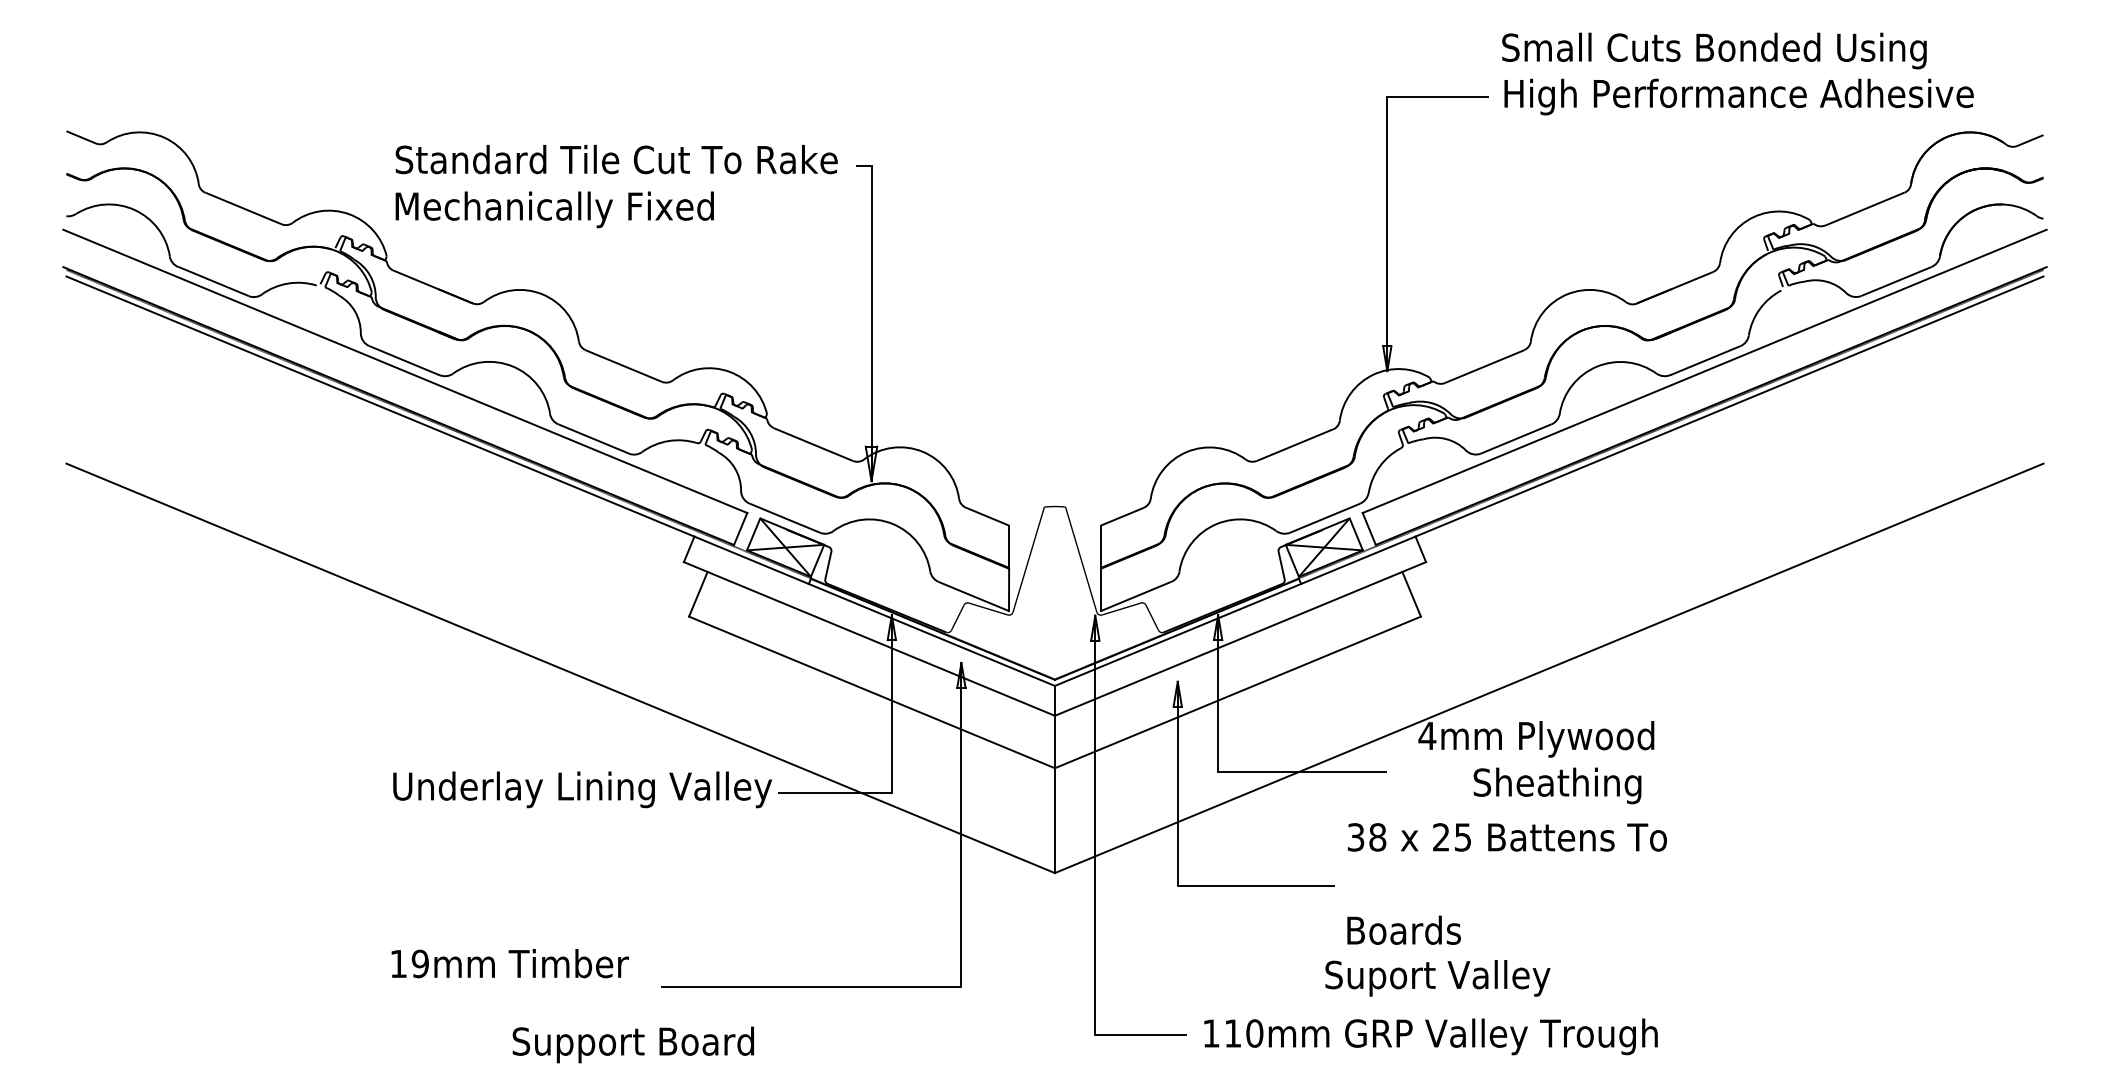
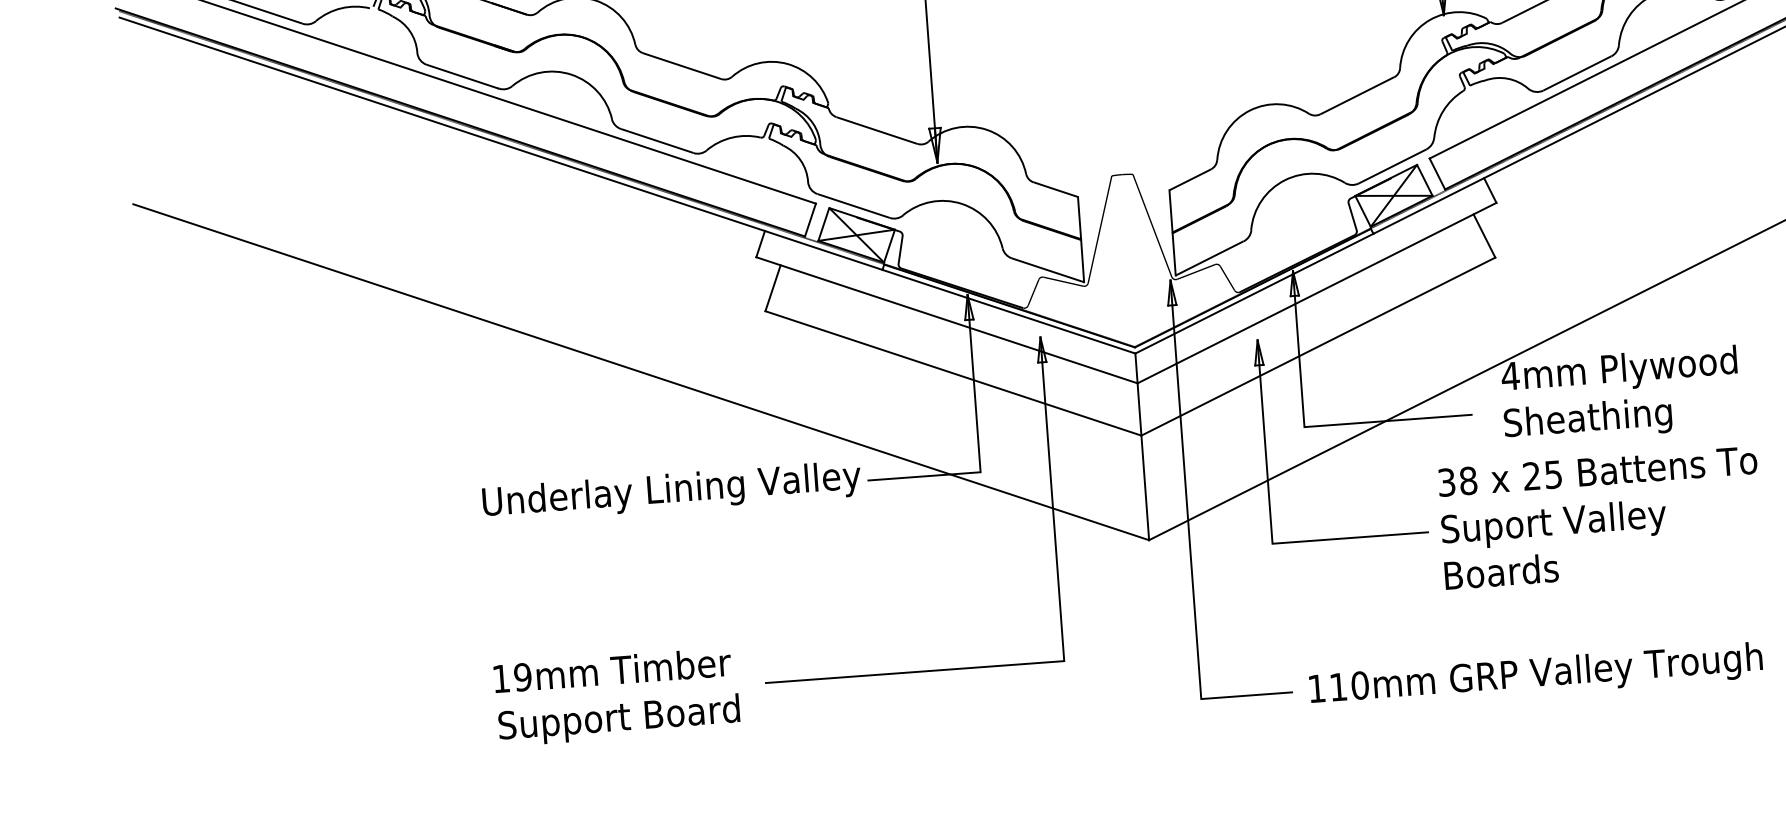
text: (1557, 785) -> (1588, 420), moved
text: (1437, 978) -> (1553, 524), moved
text: (632, 1044) -> (618, 719), moved

